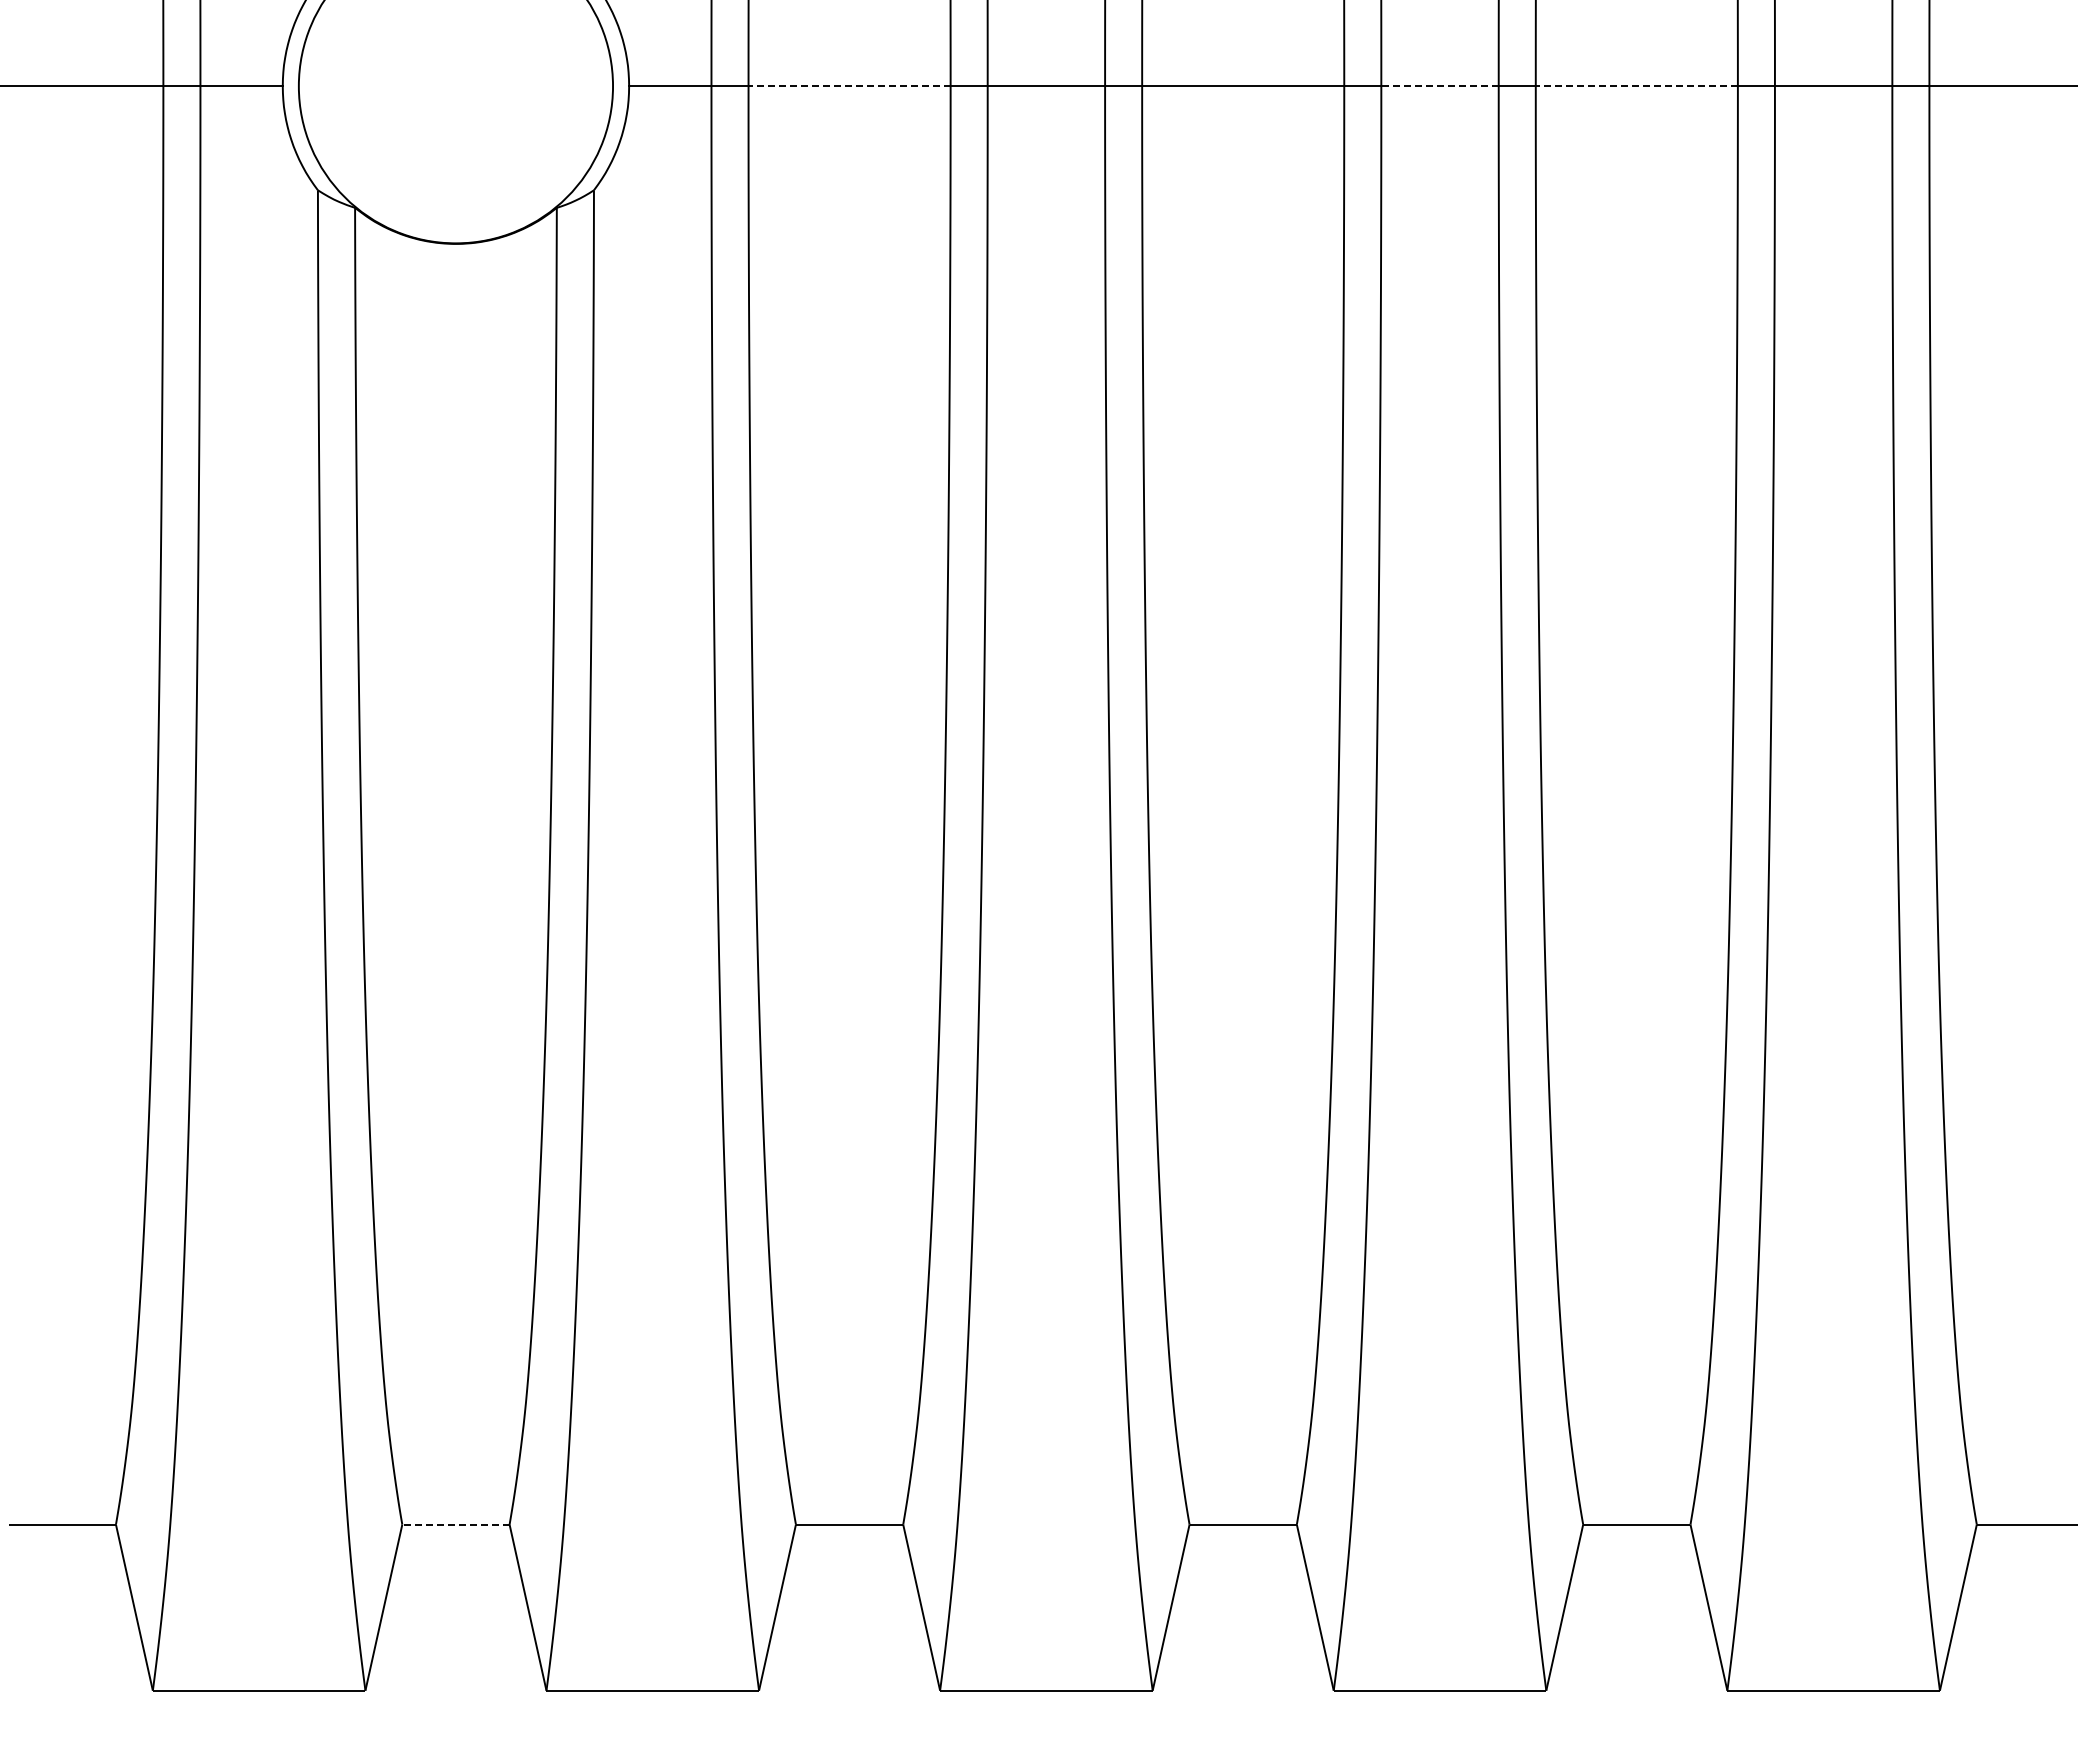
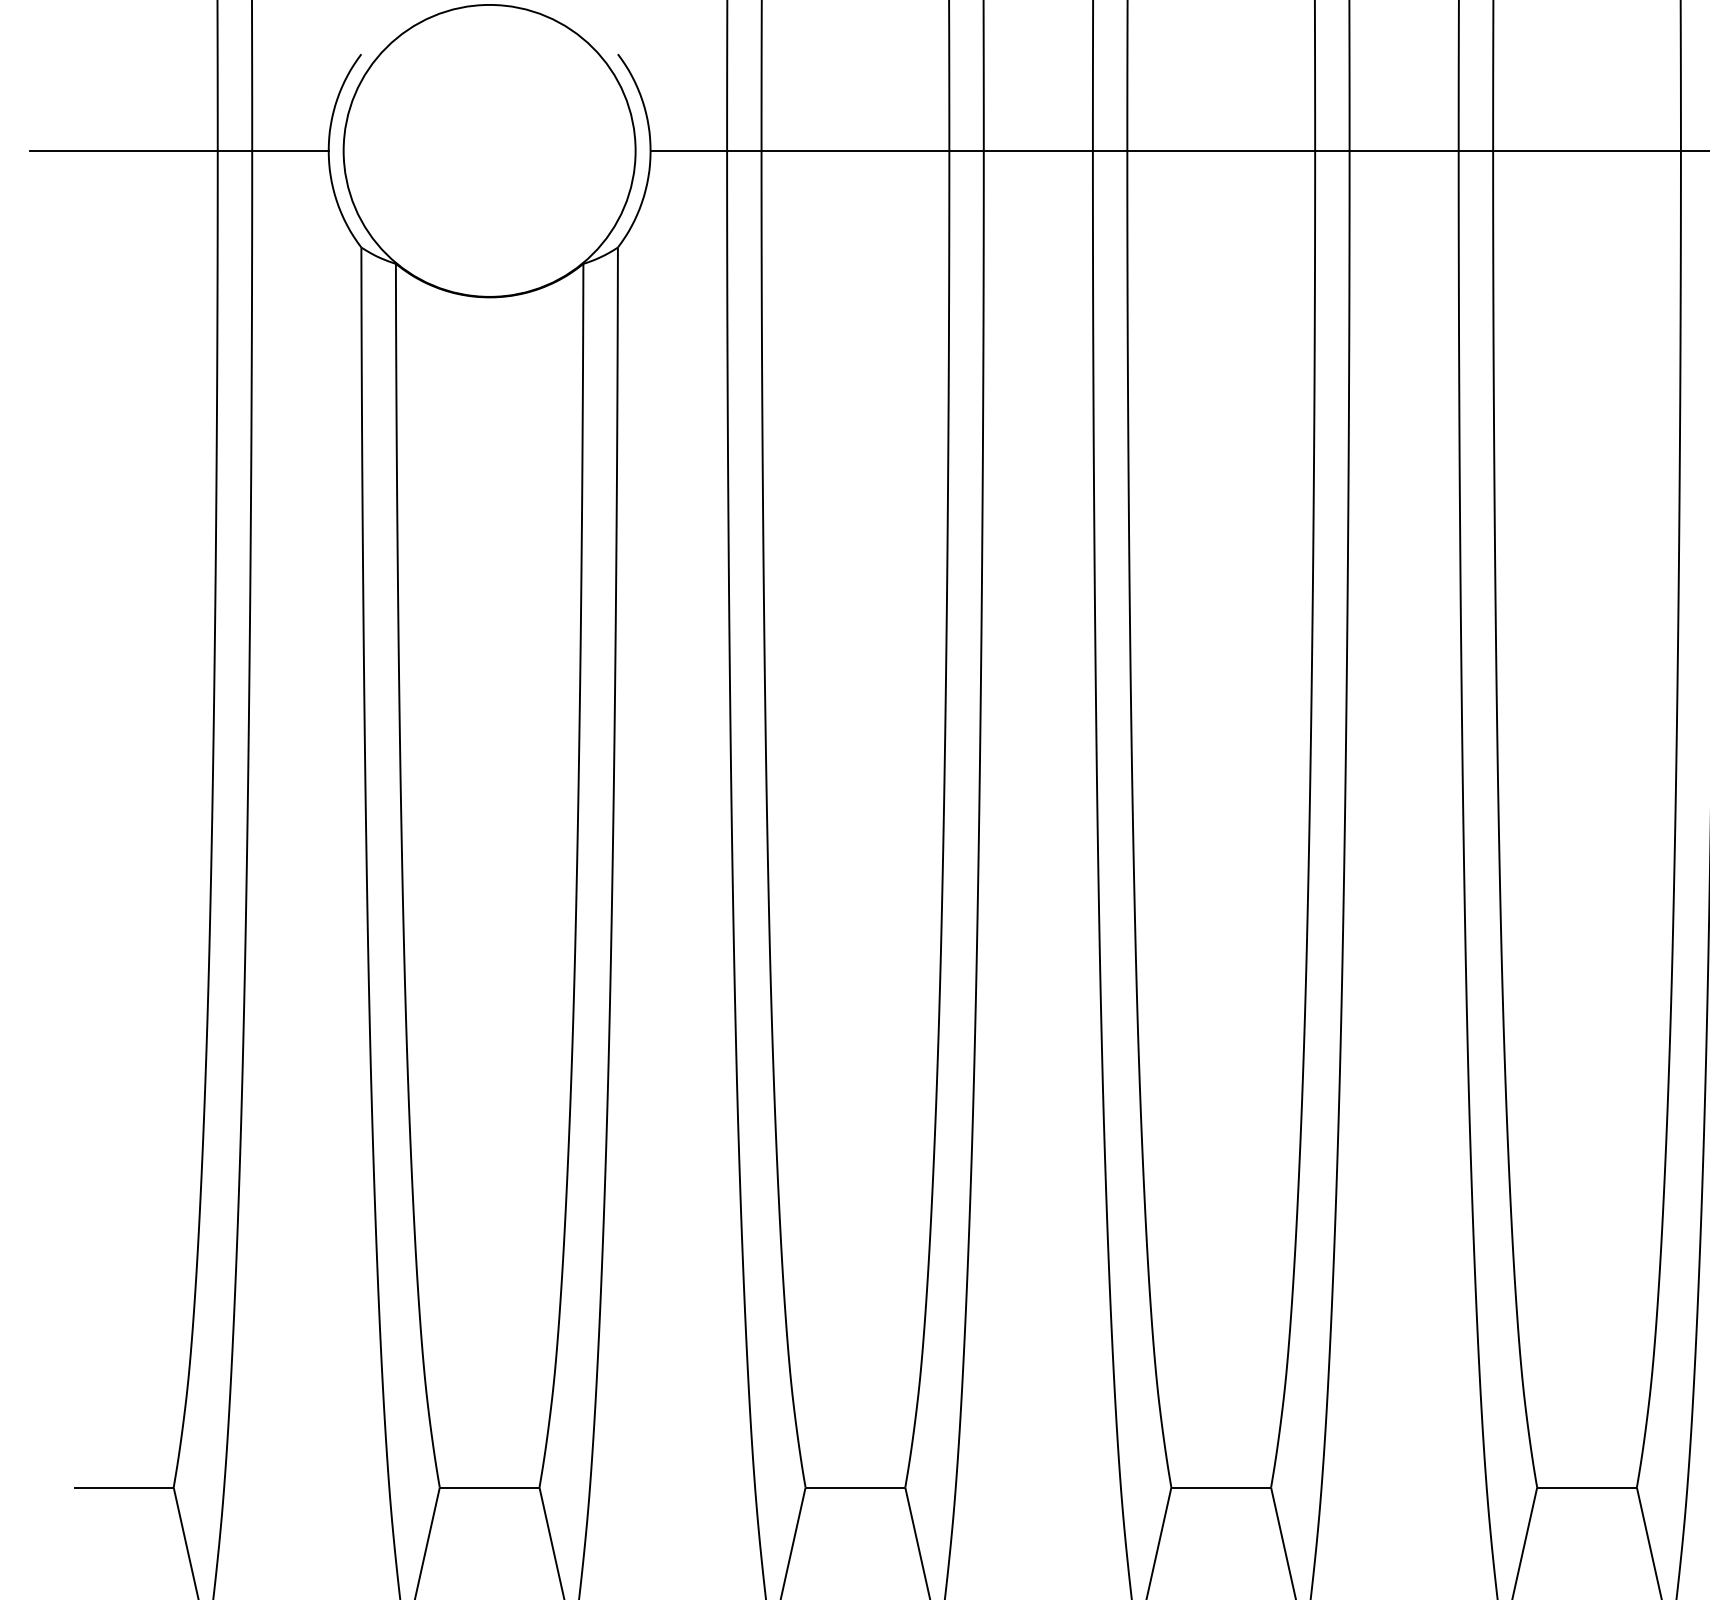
line: (849, 86) -> (855, 151), dashed -> solid
line: (1440, 86) -> (1404, 151), dashed -> solid
line: (1636, 86) -> (1586, 151), dashed -> solid
line: (455, 1524) -> (489, 1487), dashed -> solid

